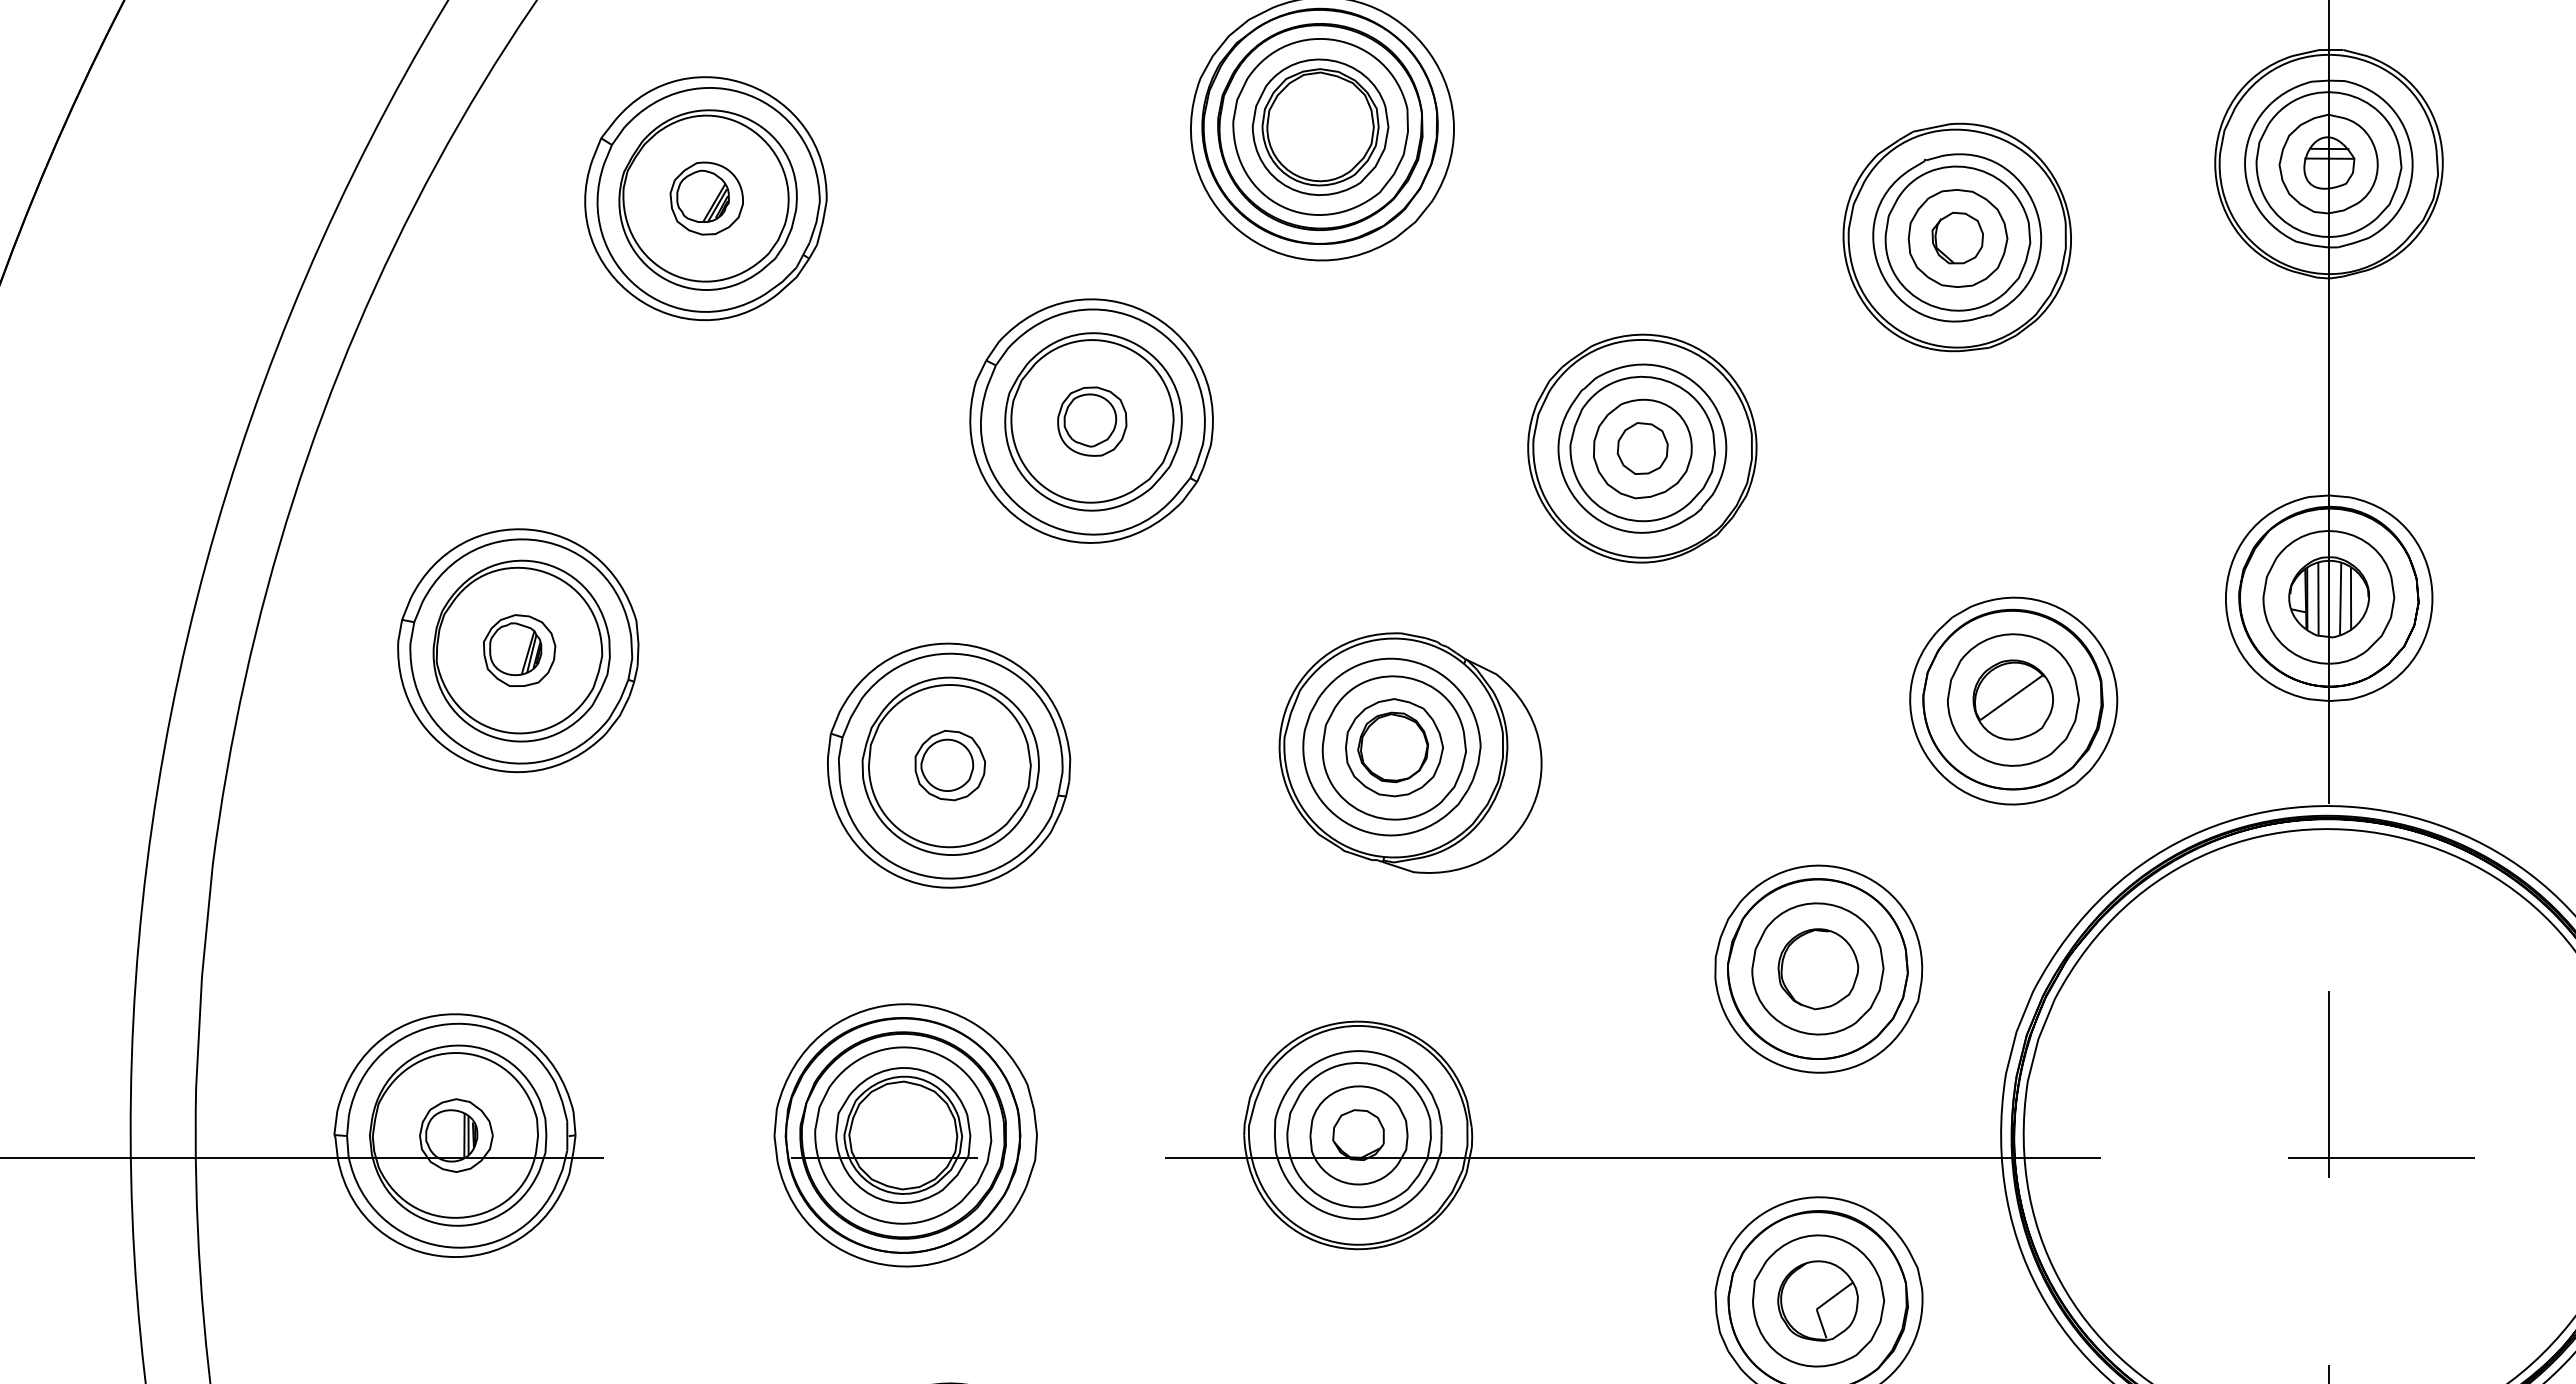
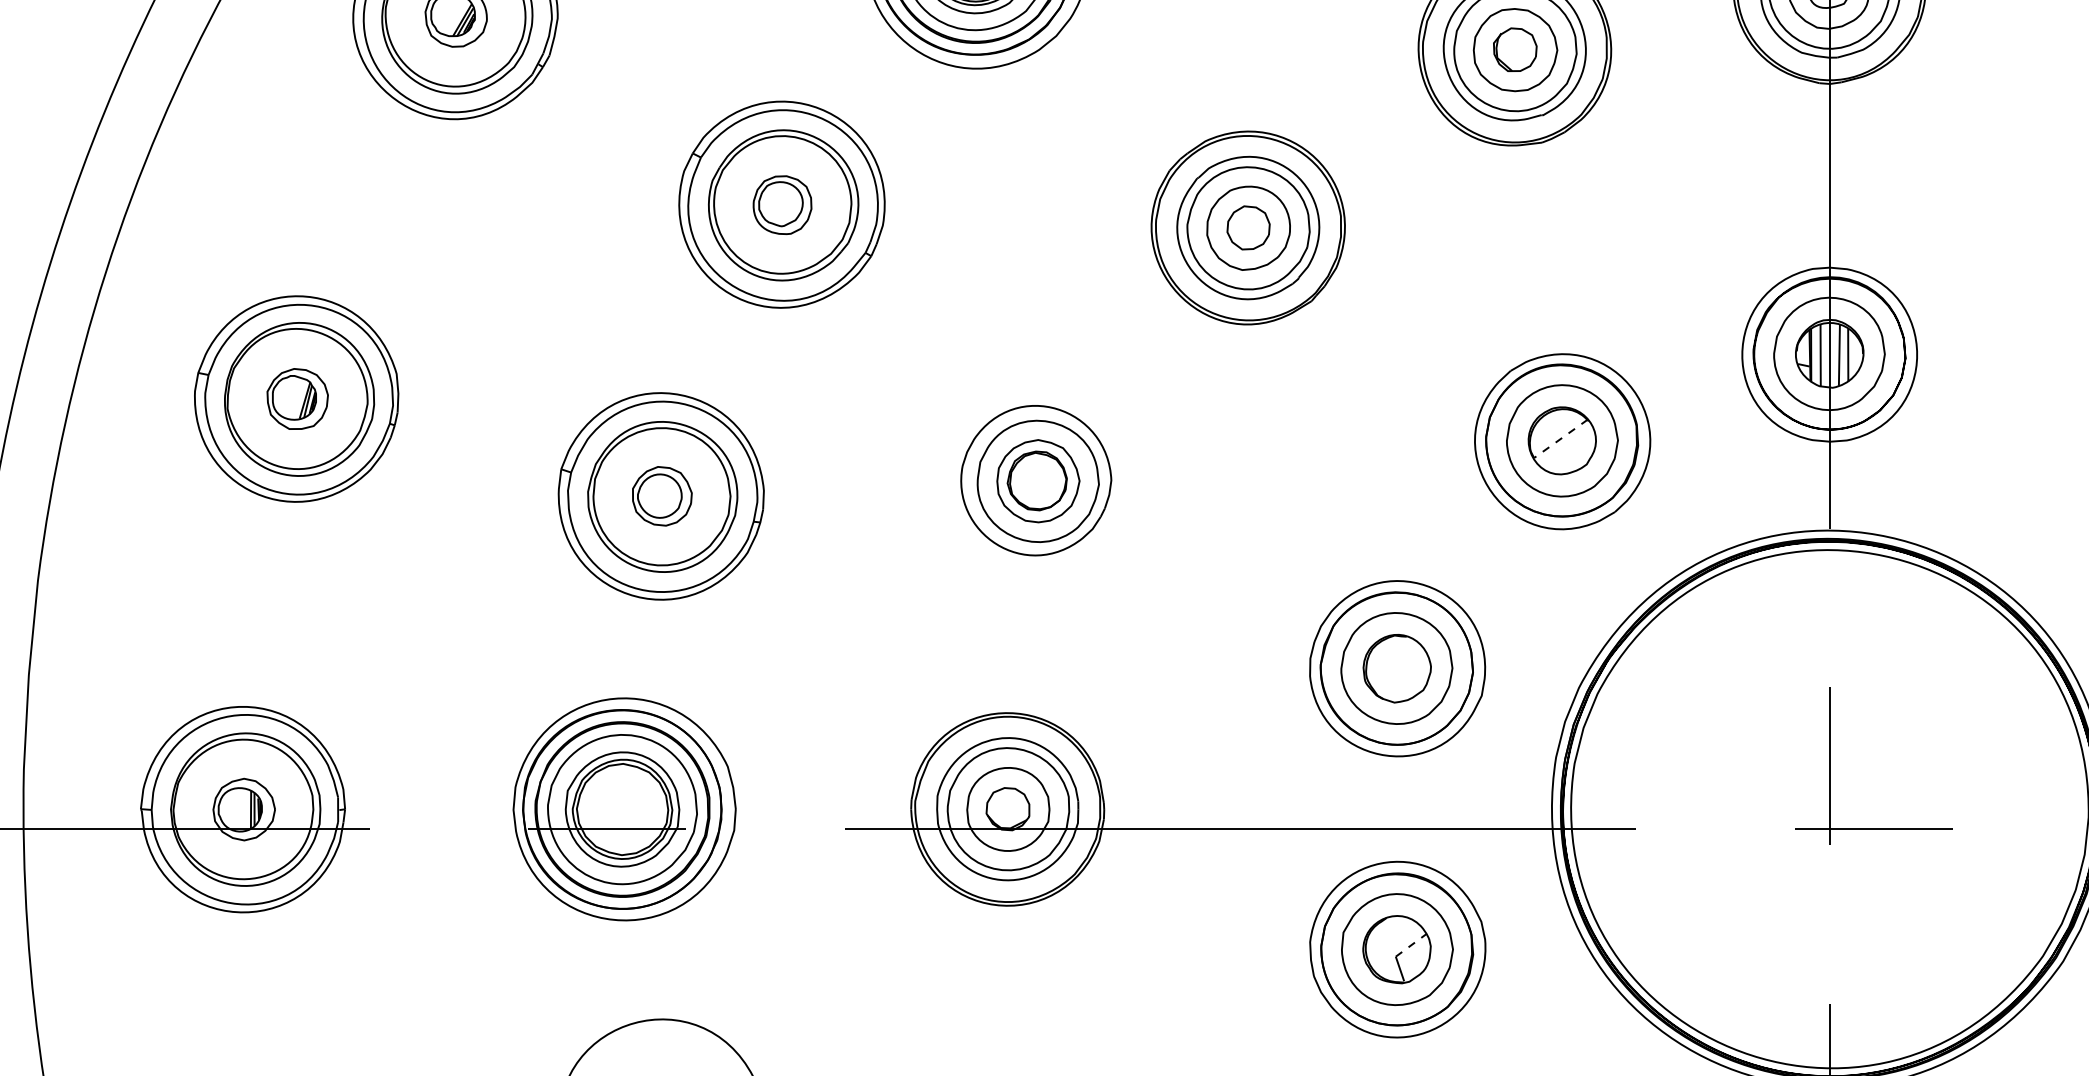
line: (2011, 697) -> (1560, 438), solid -> dashed
part: (1410, 752) -> (1051, 485), removed
line: (1834, 1295) -> (1410, 944), solid -> dashed

